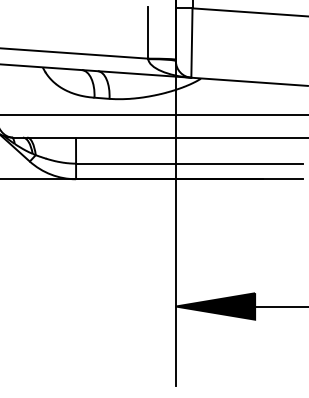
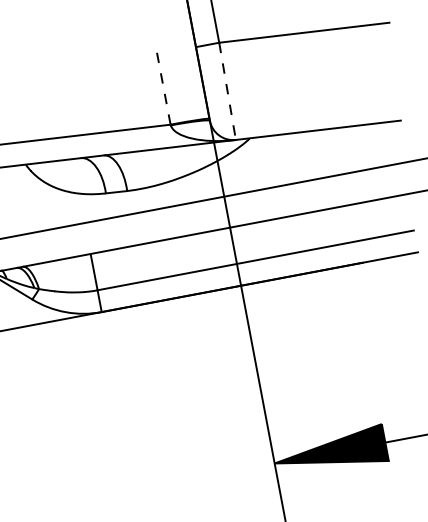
line: (148, 32) -> (164, 88), solid -> dashed
line: (191, 43) -> (227, 92), solid -> dashed

